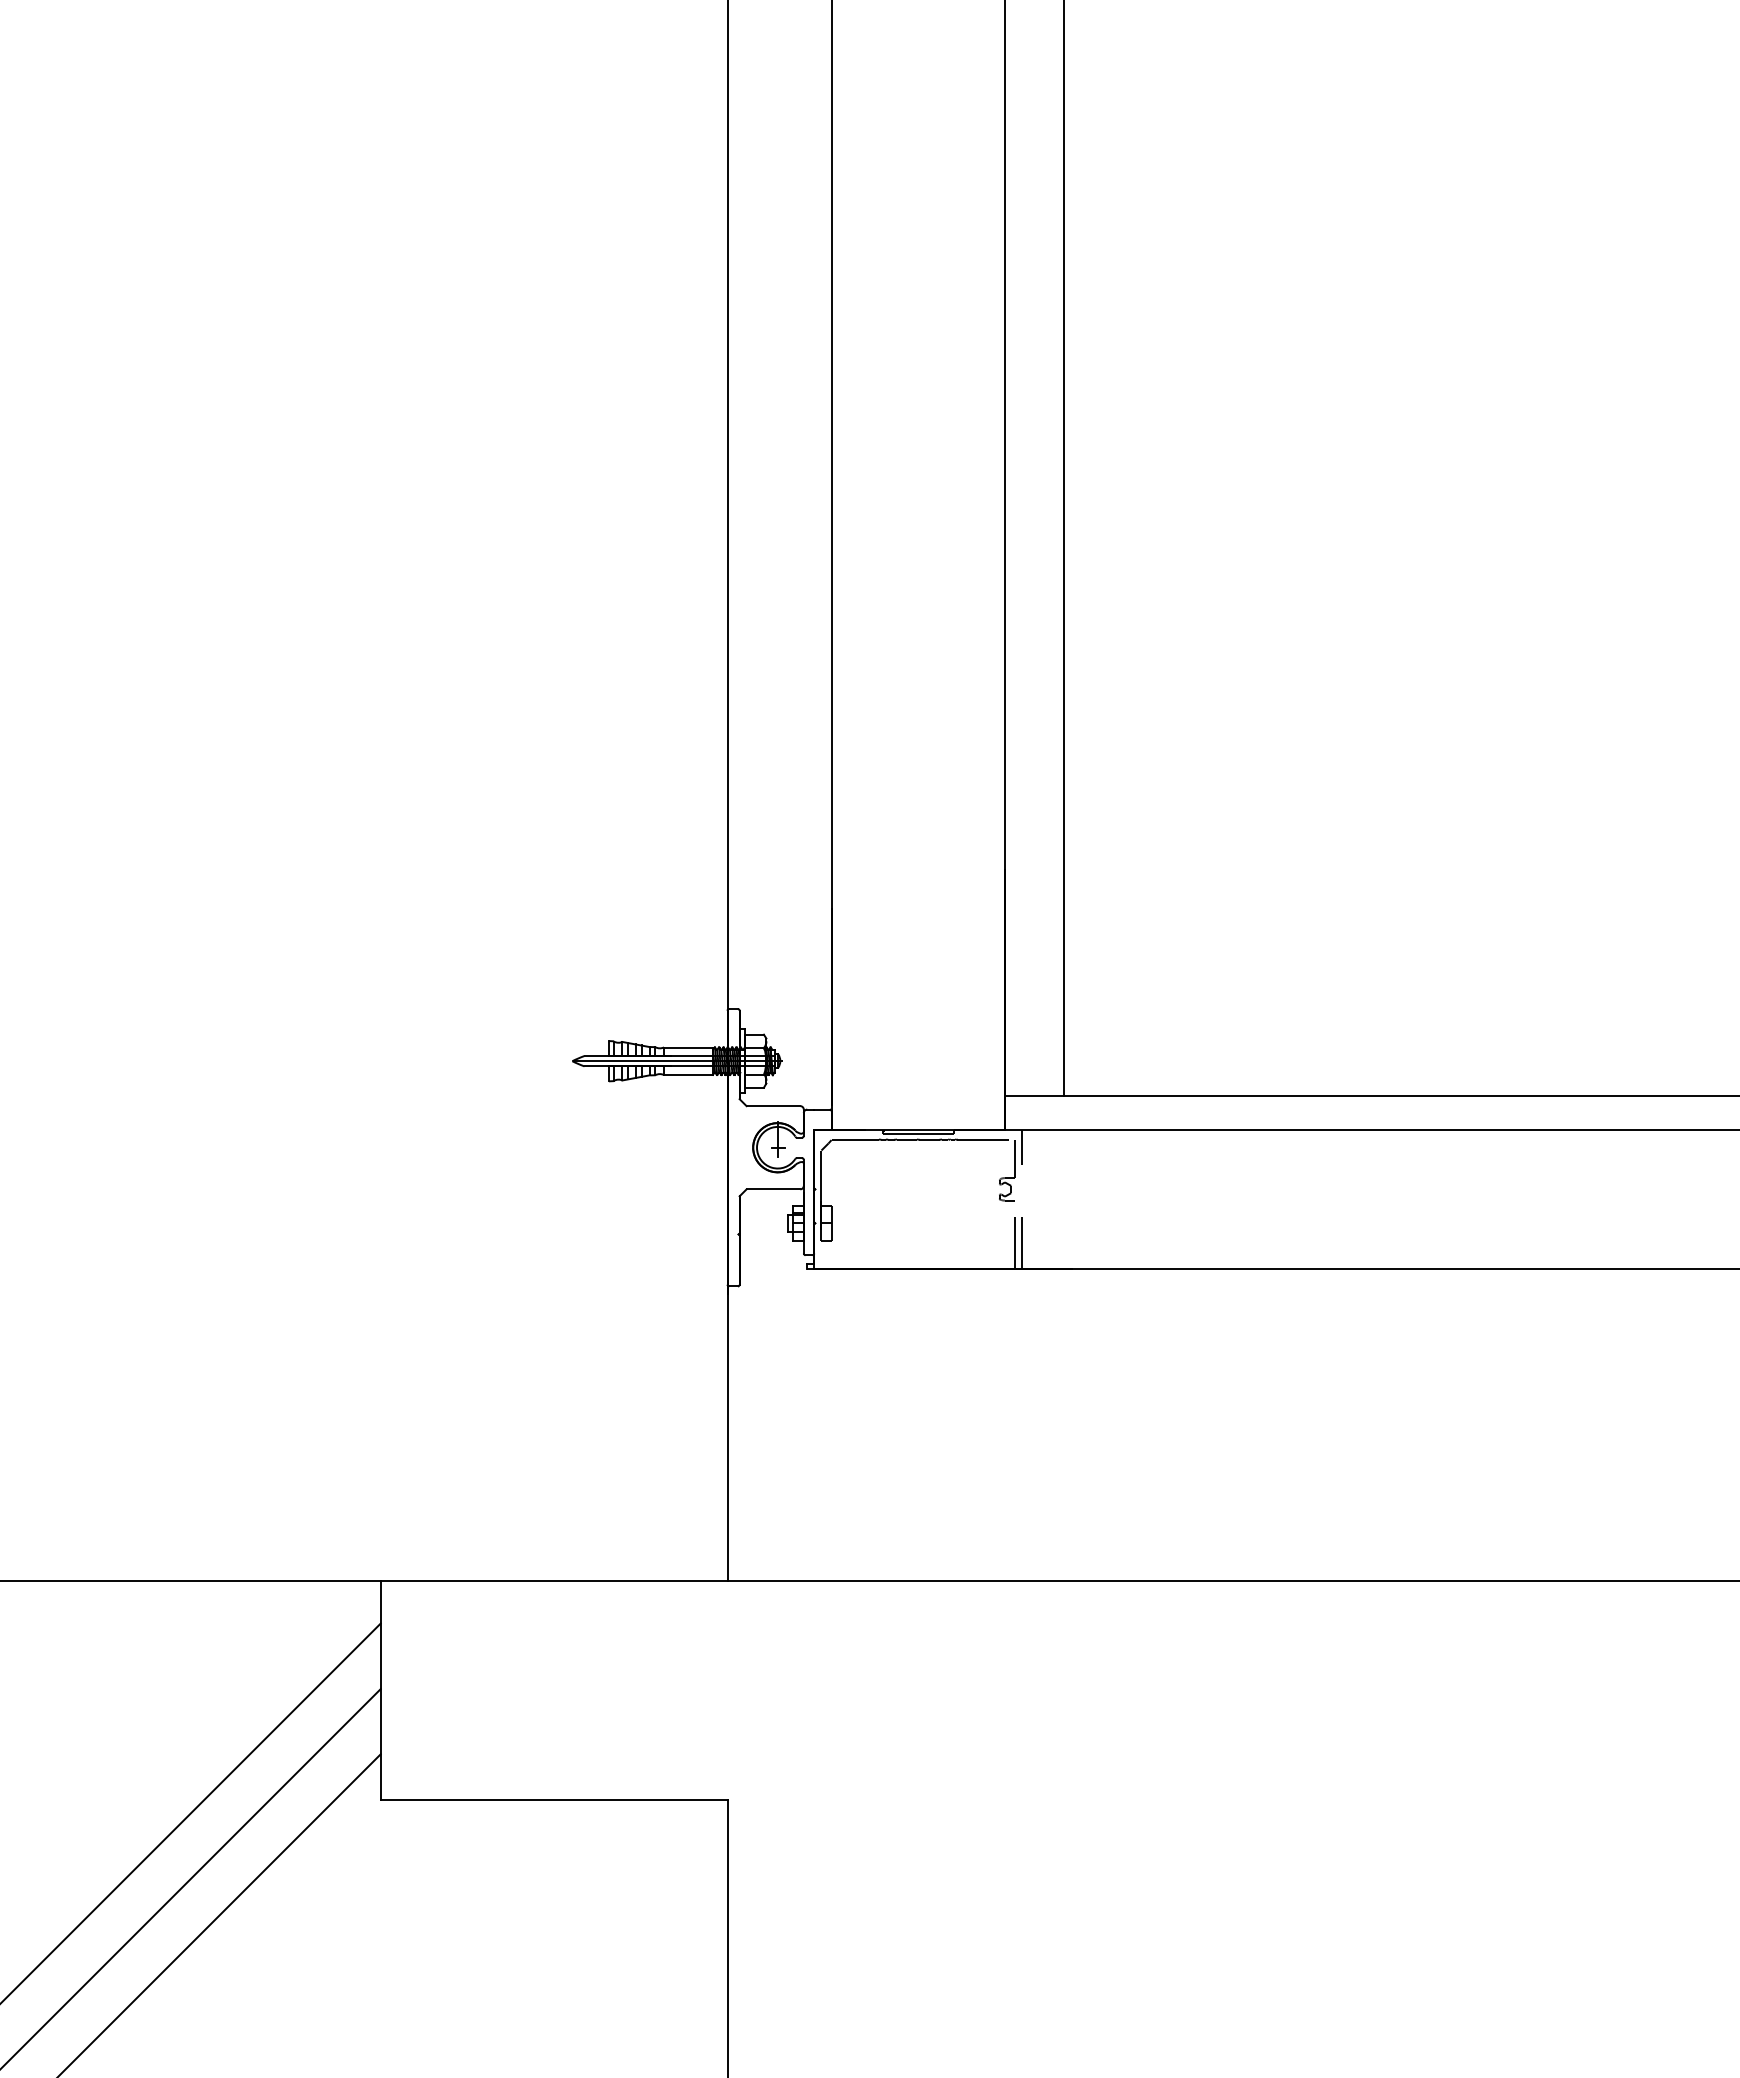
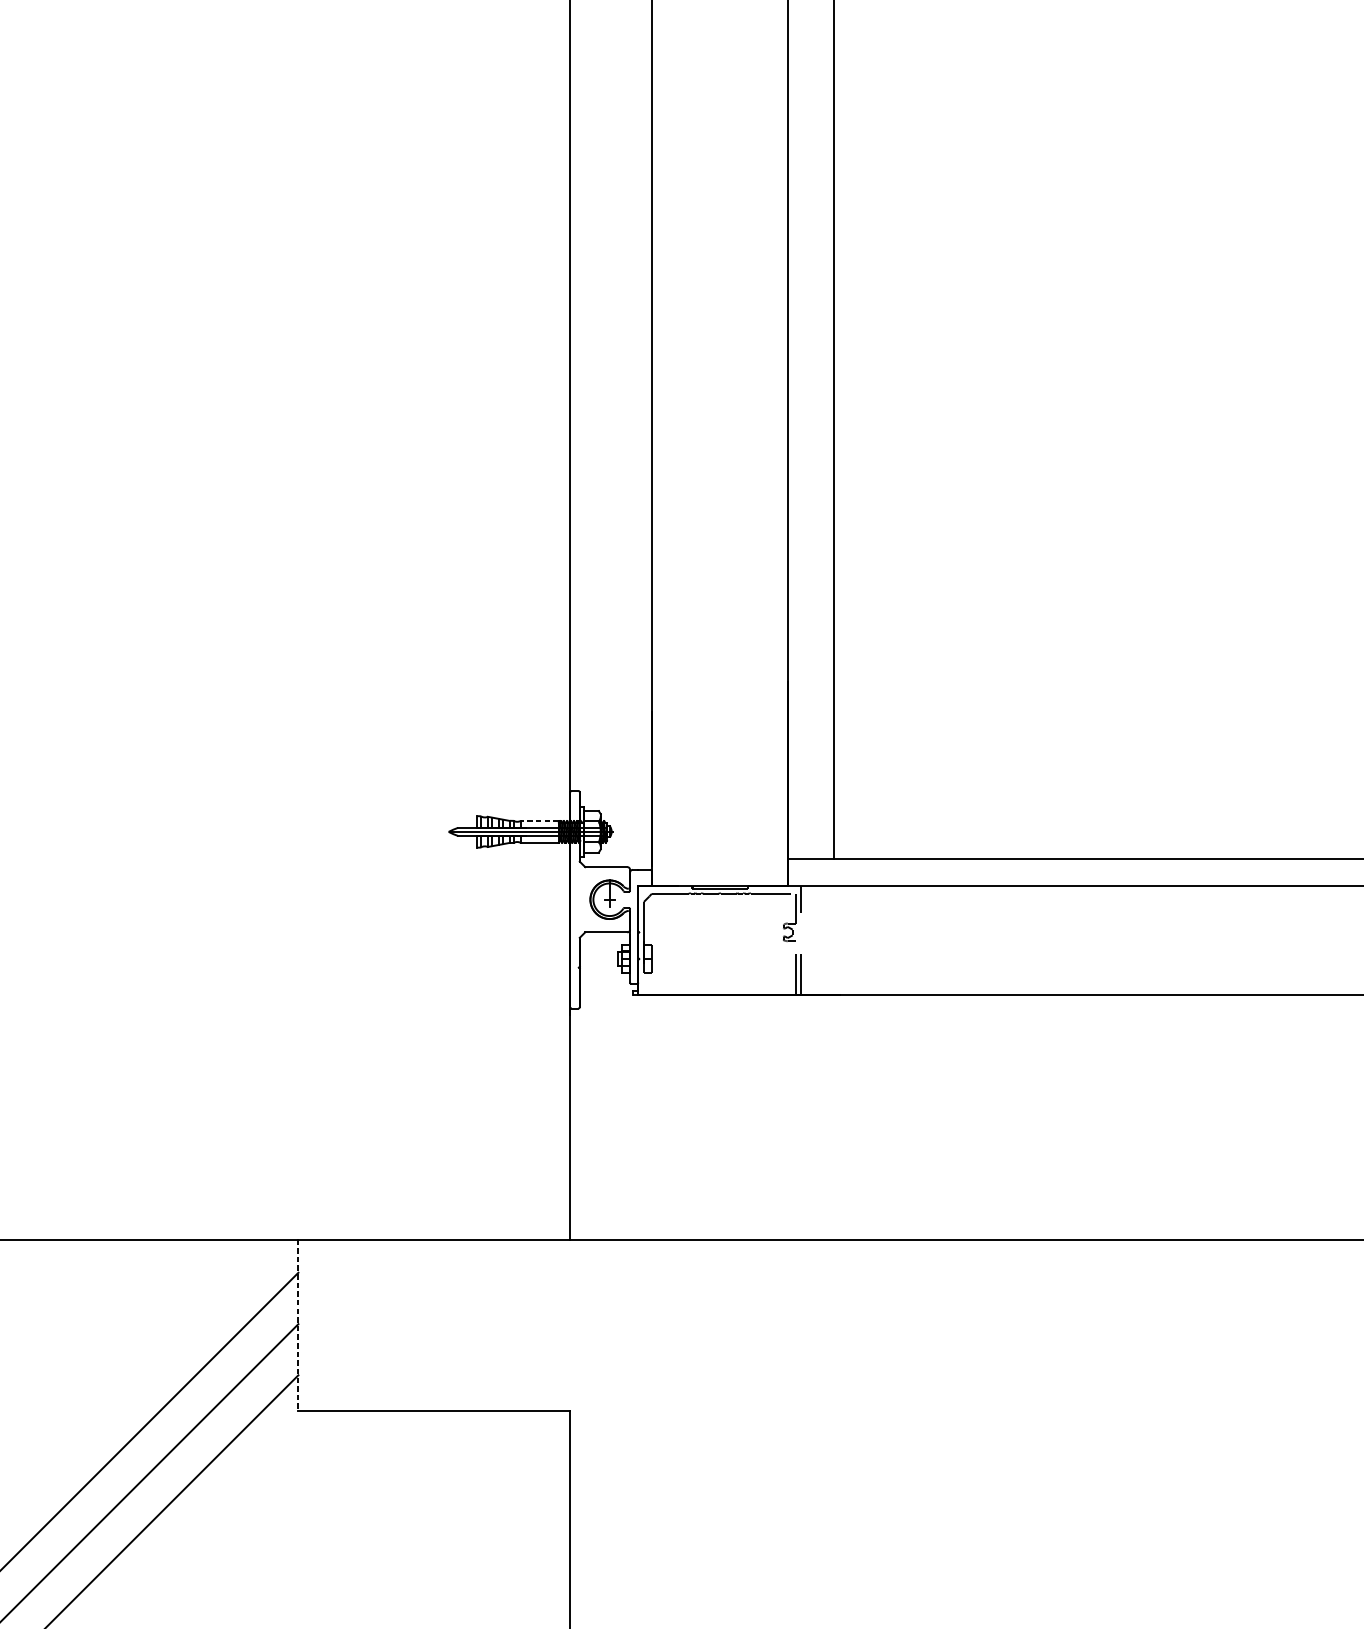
line: (687, 1047) -> (538, 821), solid -> dashed
line: (380, 1690) -> (298, 1325), solid -> dashed

